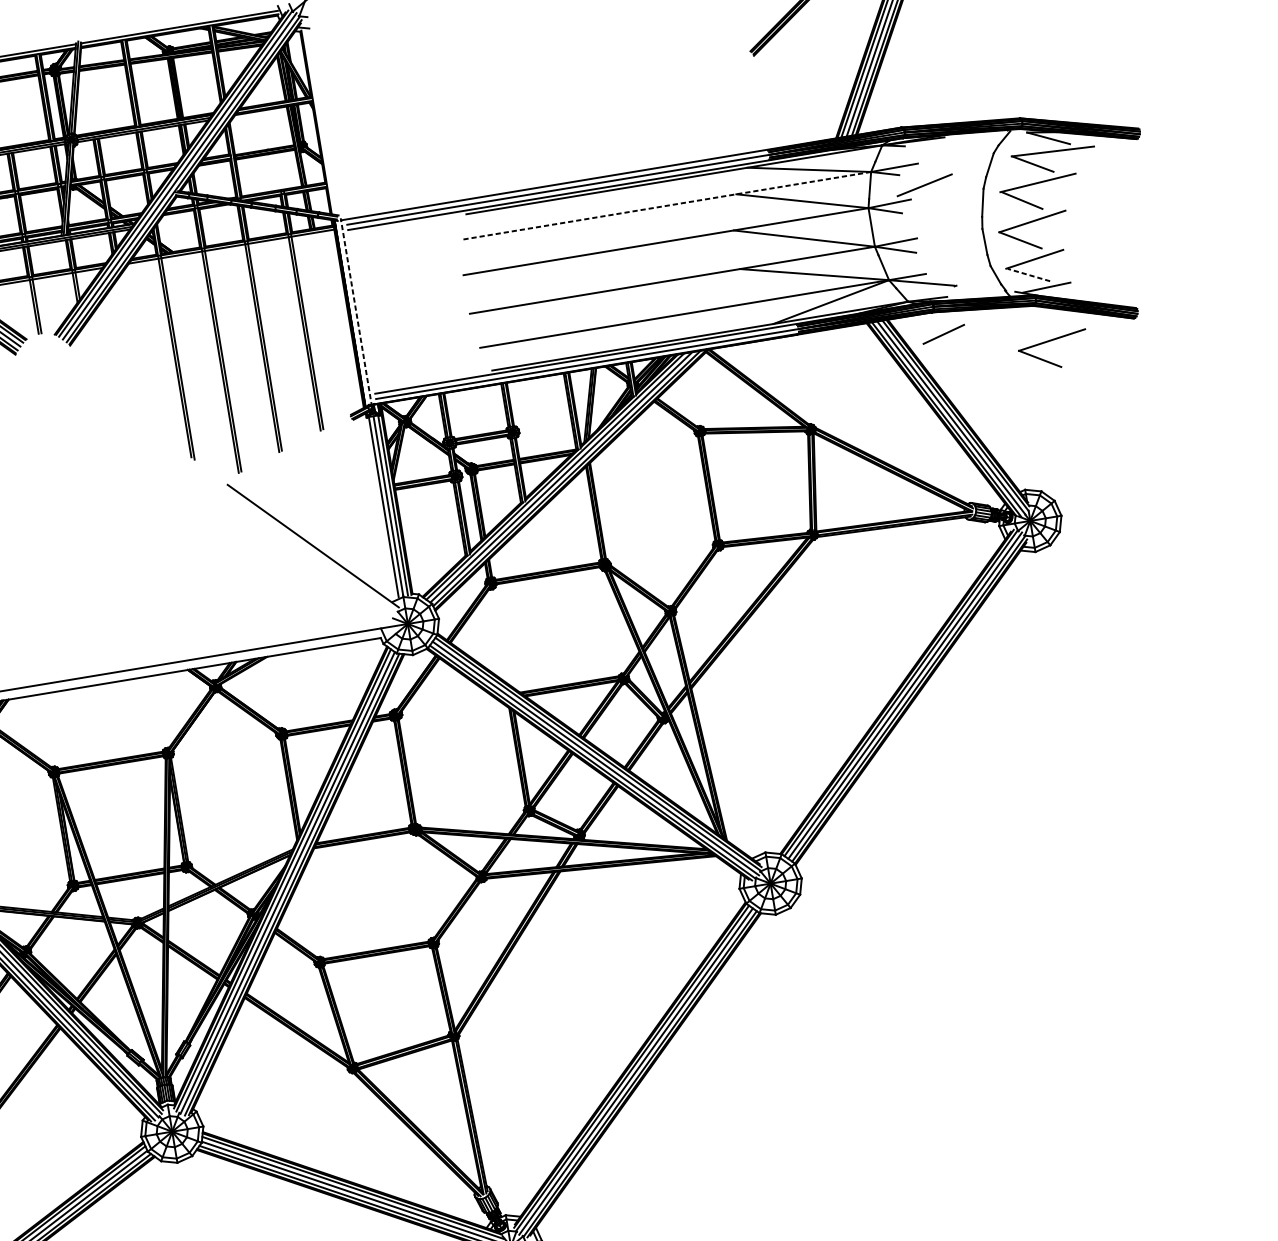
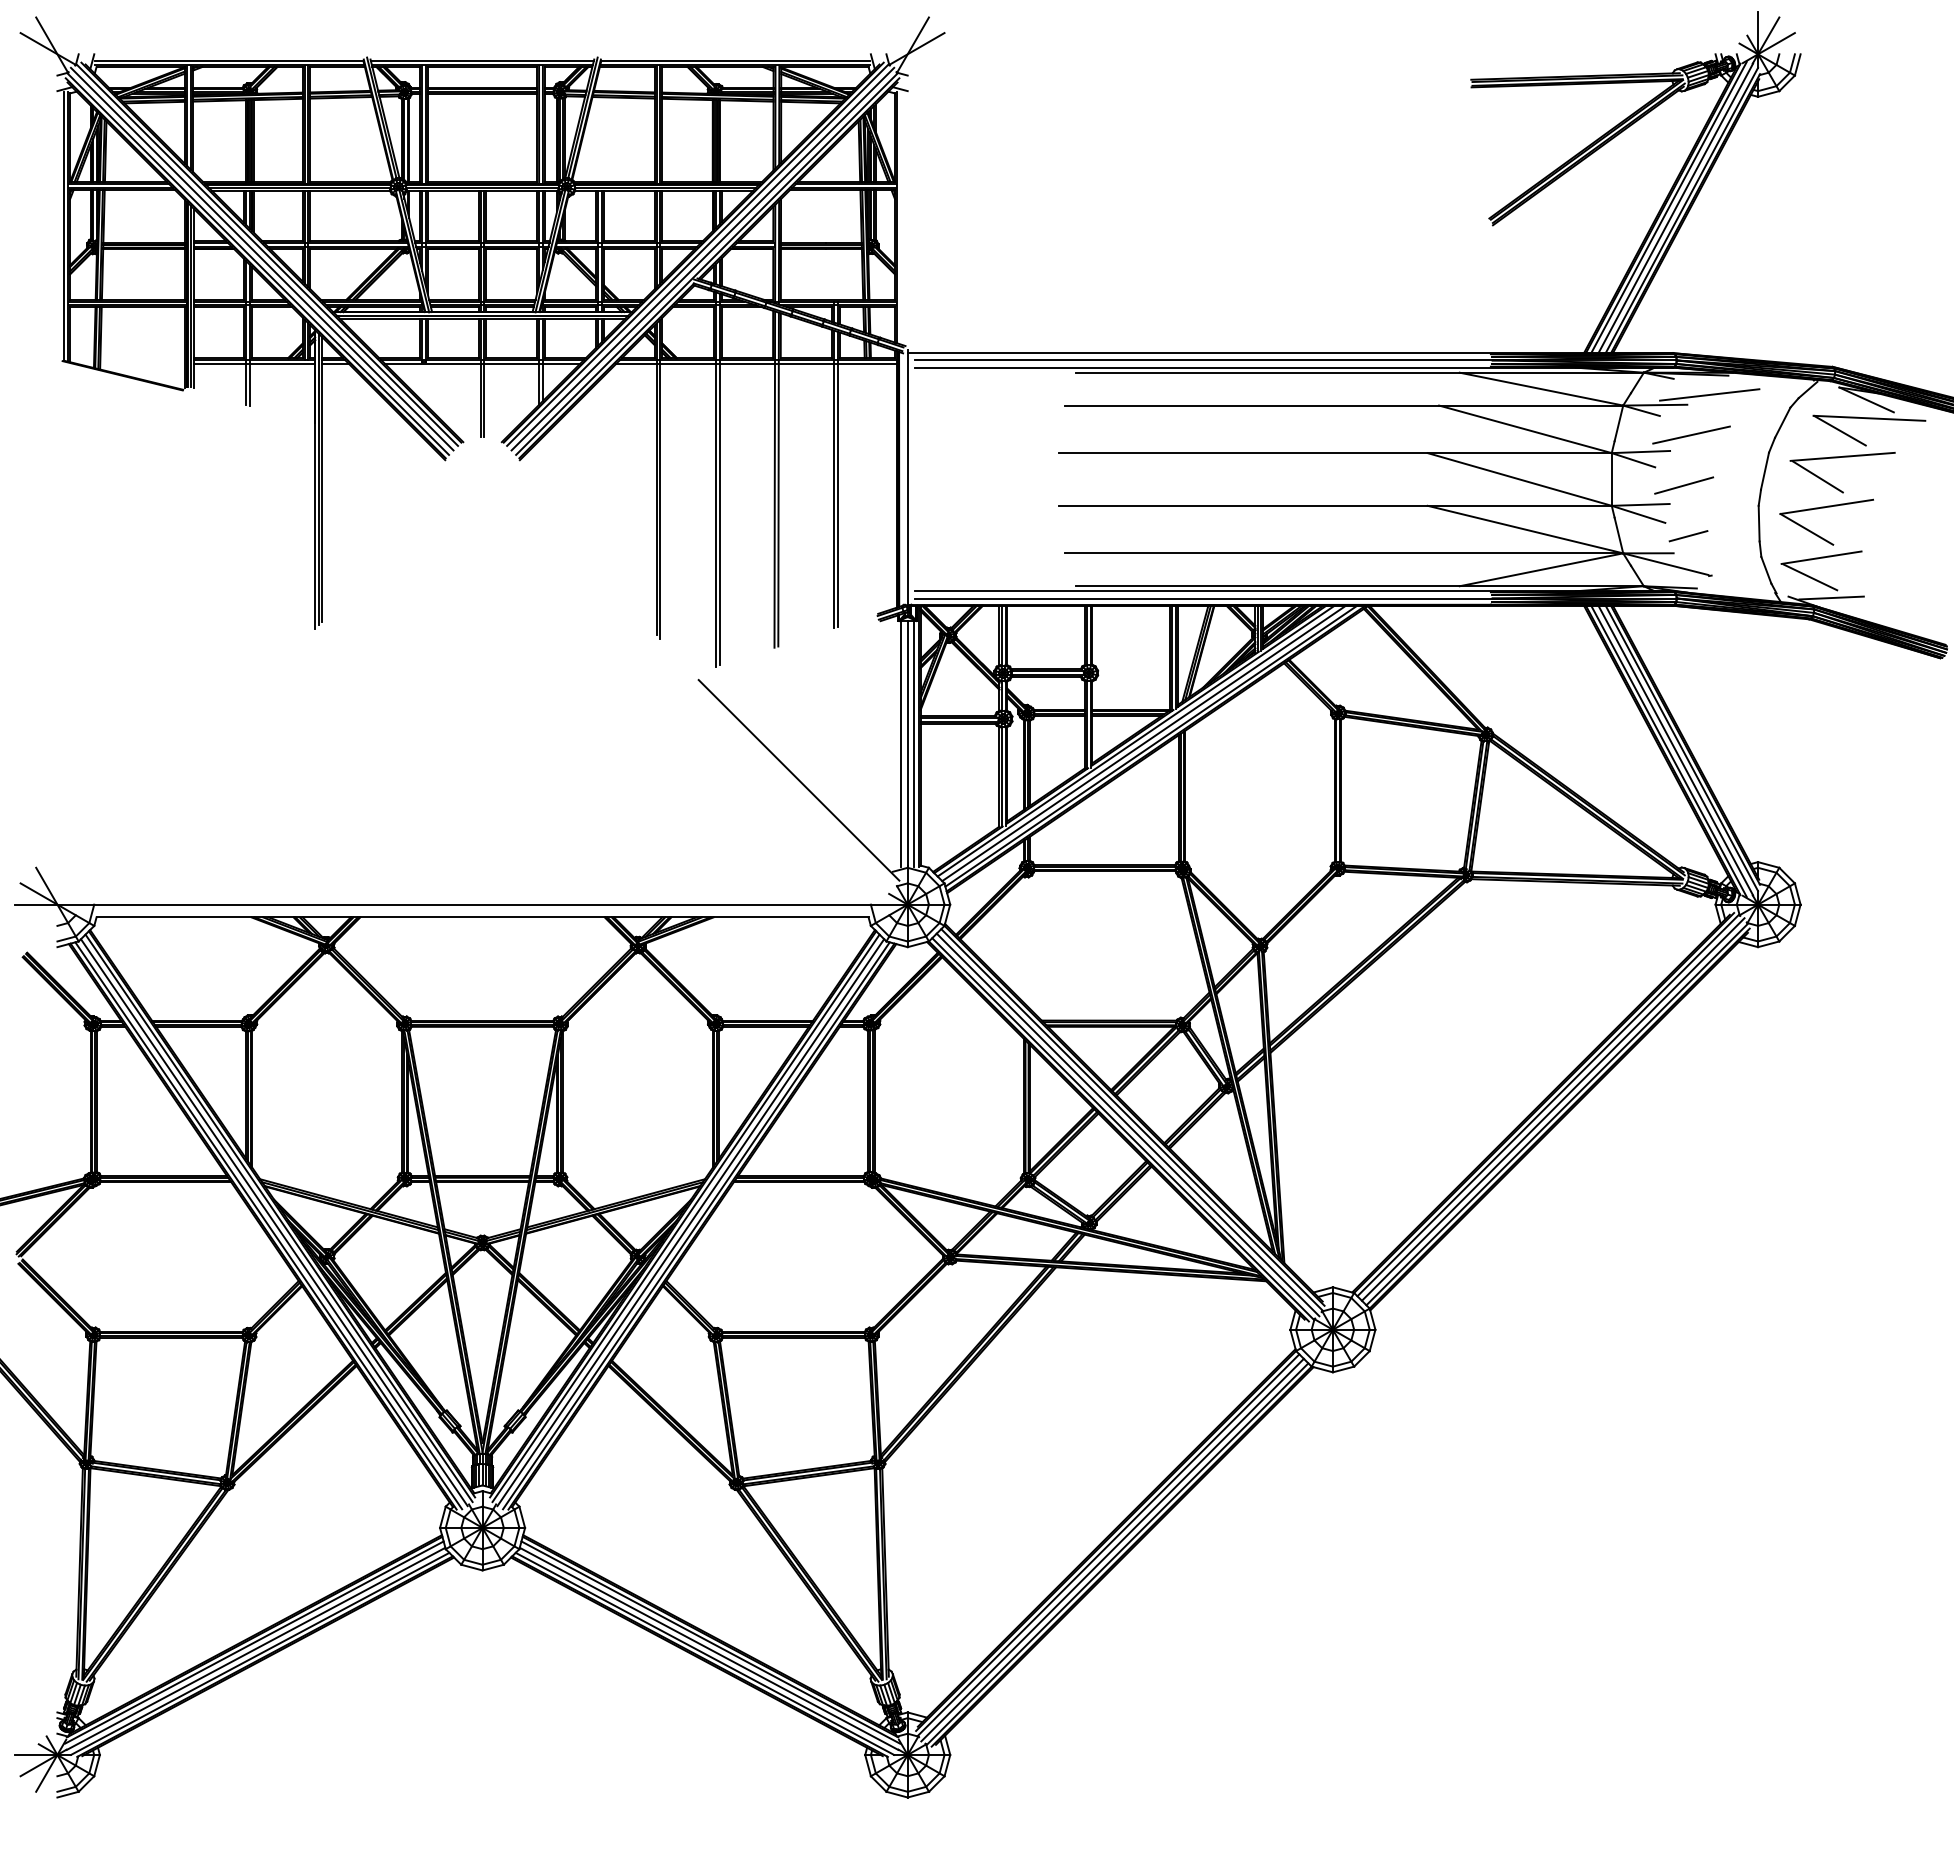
line: (932, 153) -> (1709, 394), added
line: (666, 205) -> (1343, 405), dashed -> solid
line: (934, 259) -> (1688, 536), added
line: (1029, 275) -> (1810, 577), dashed -> solid
line: (356, 312) -> (907, 478), dashed -> solid
line: (944, 334) -> (1684, 485), moved
part: (1050, 341) -> (1824, 670), removed

